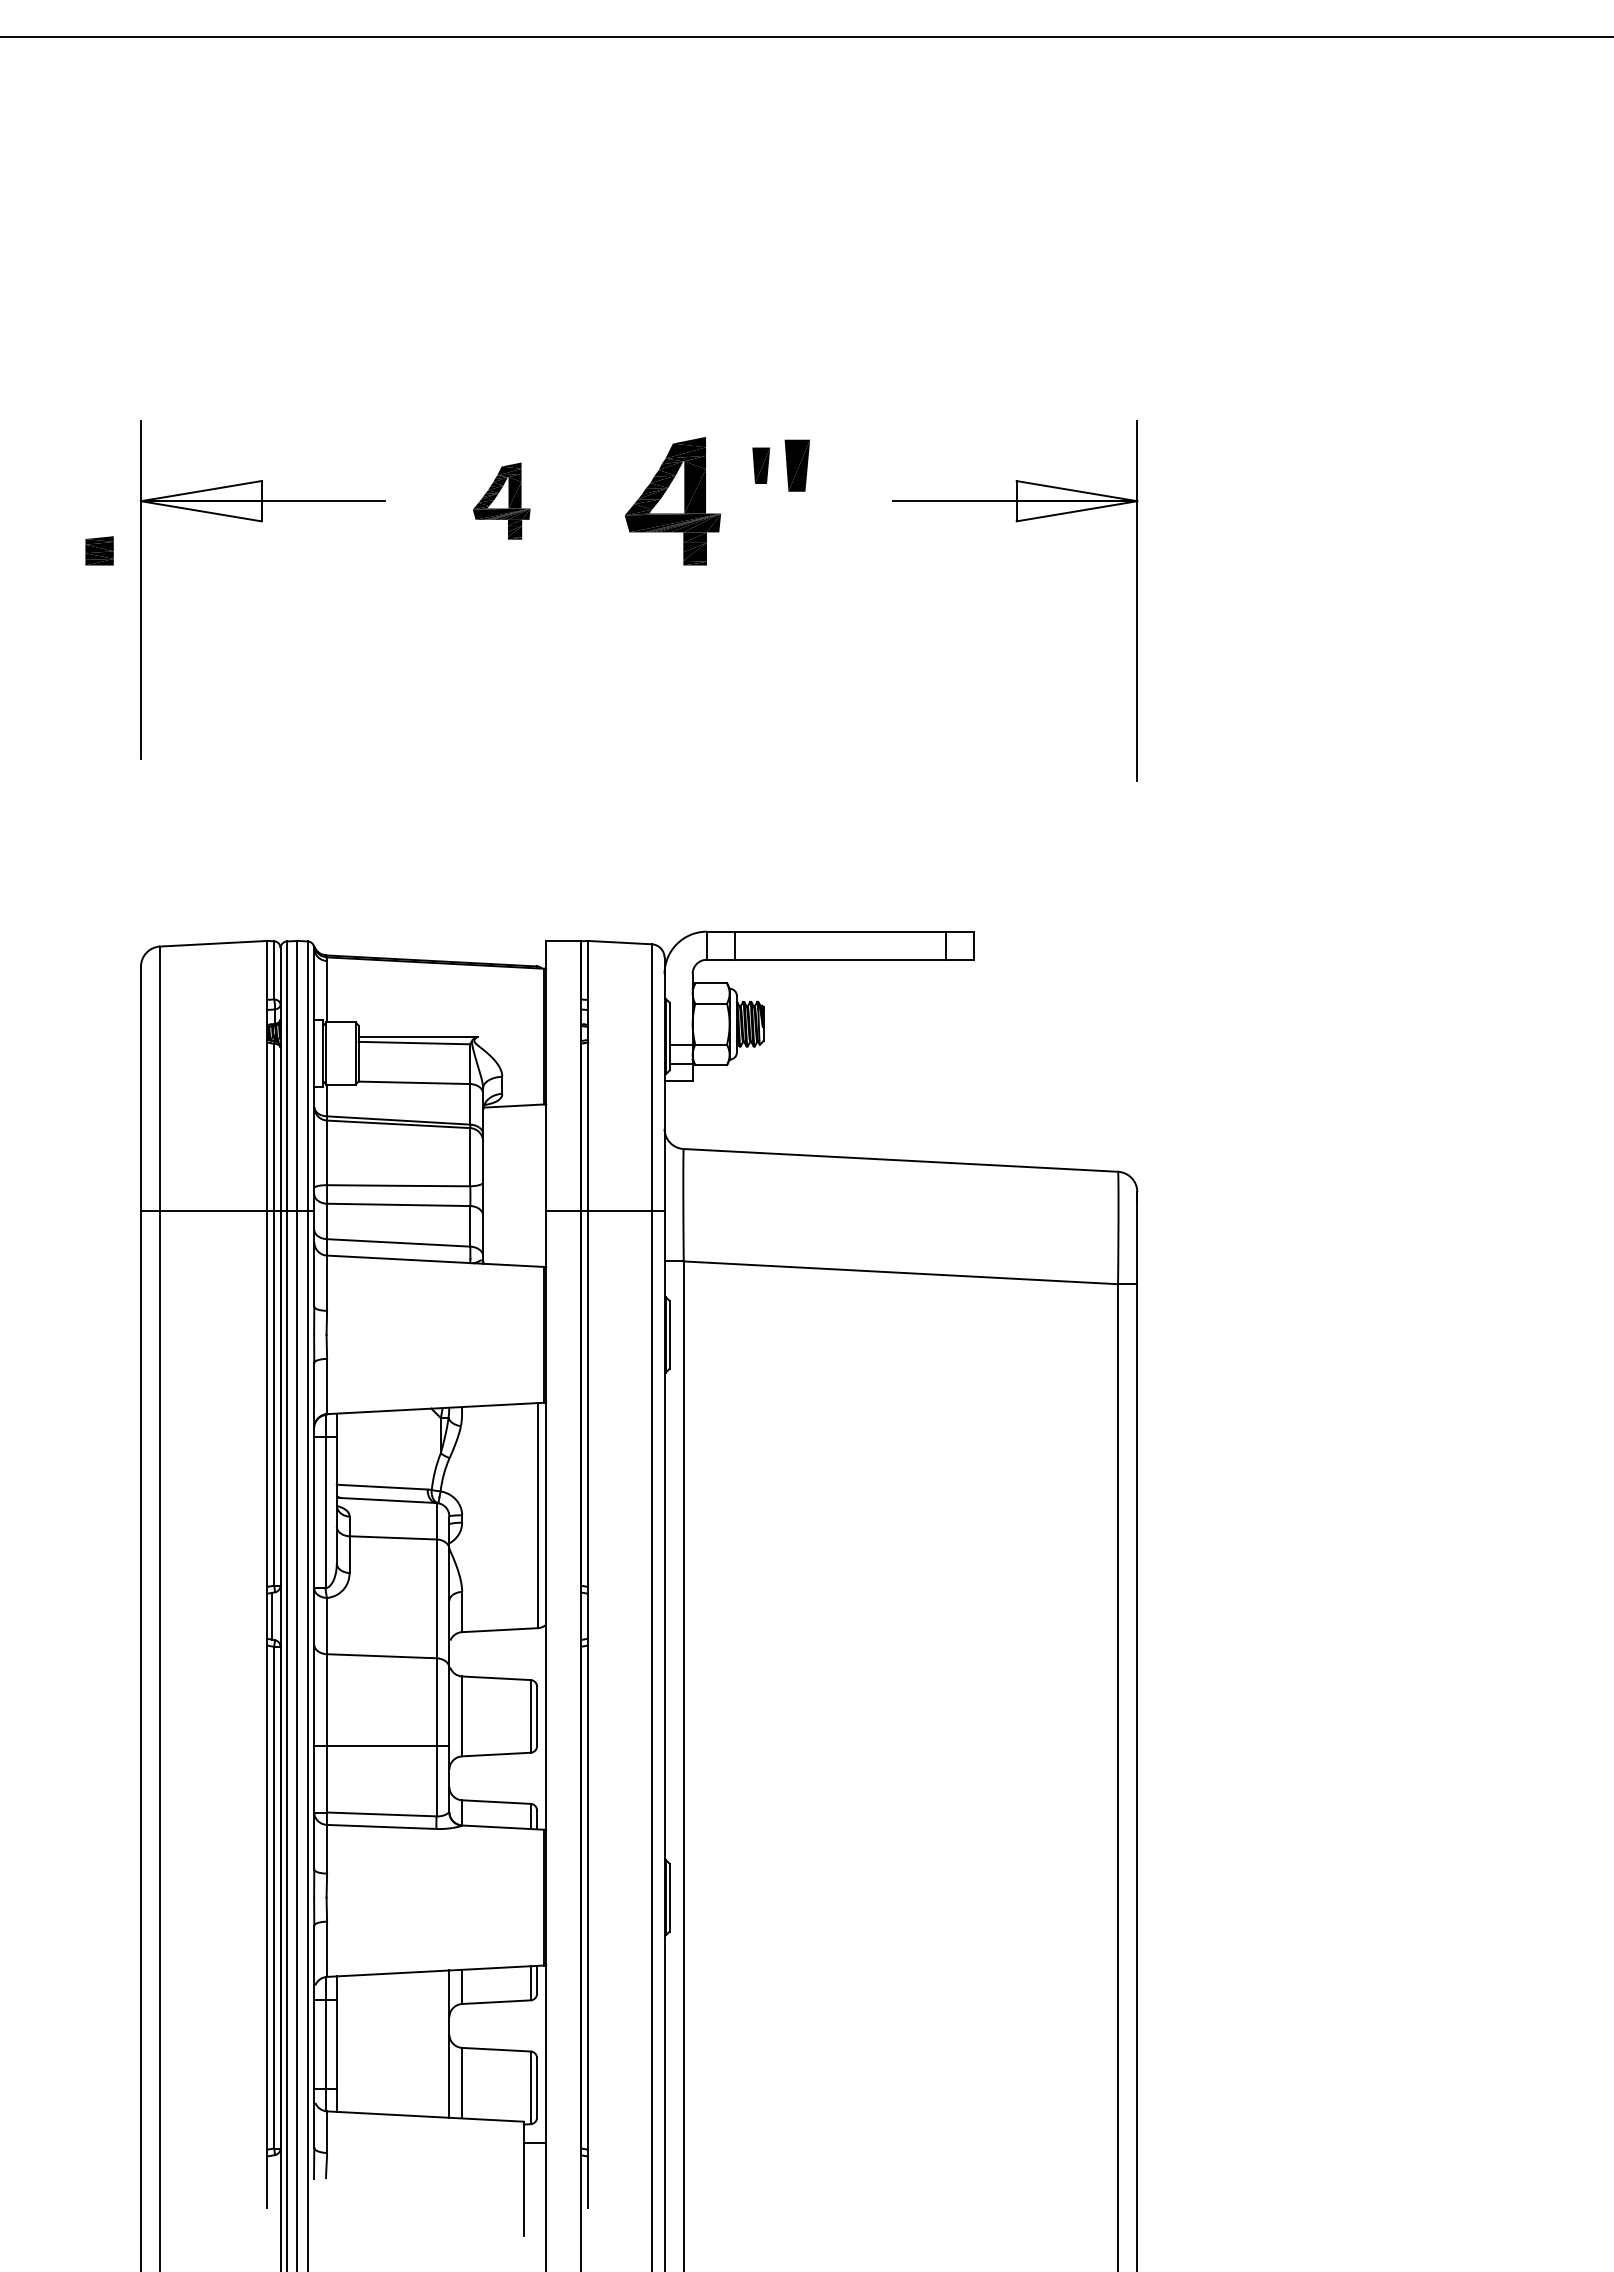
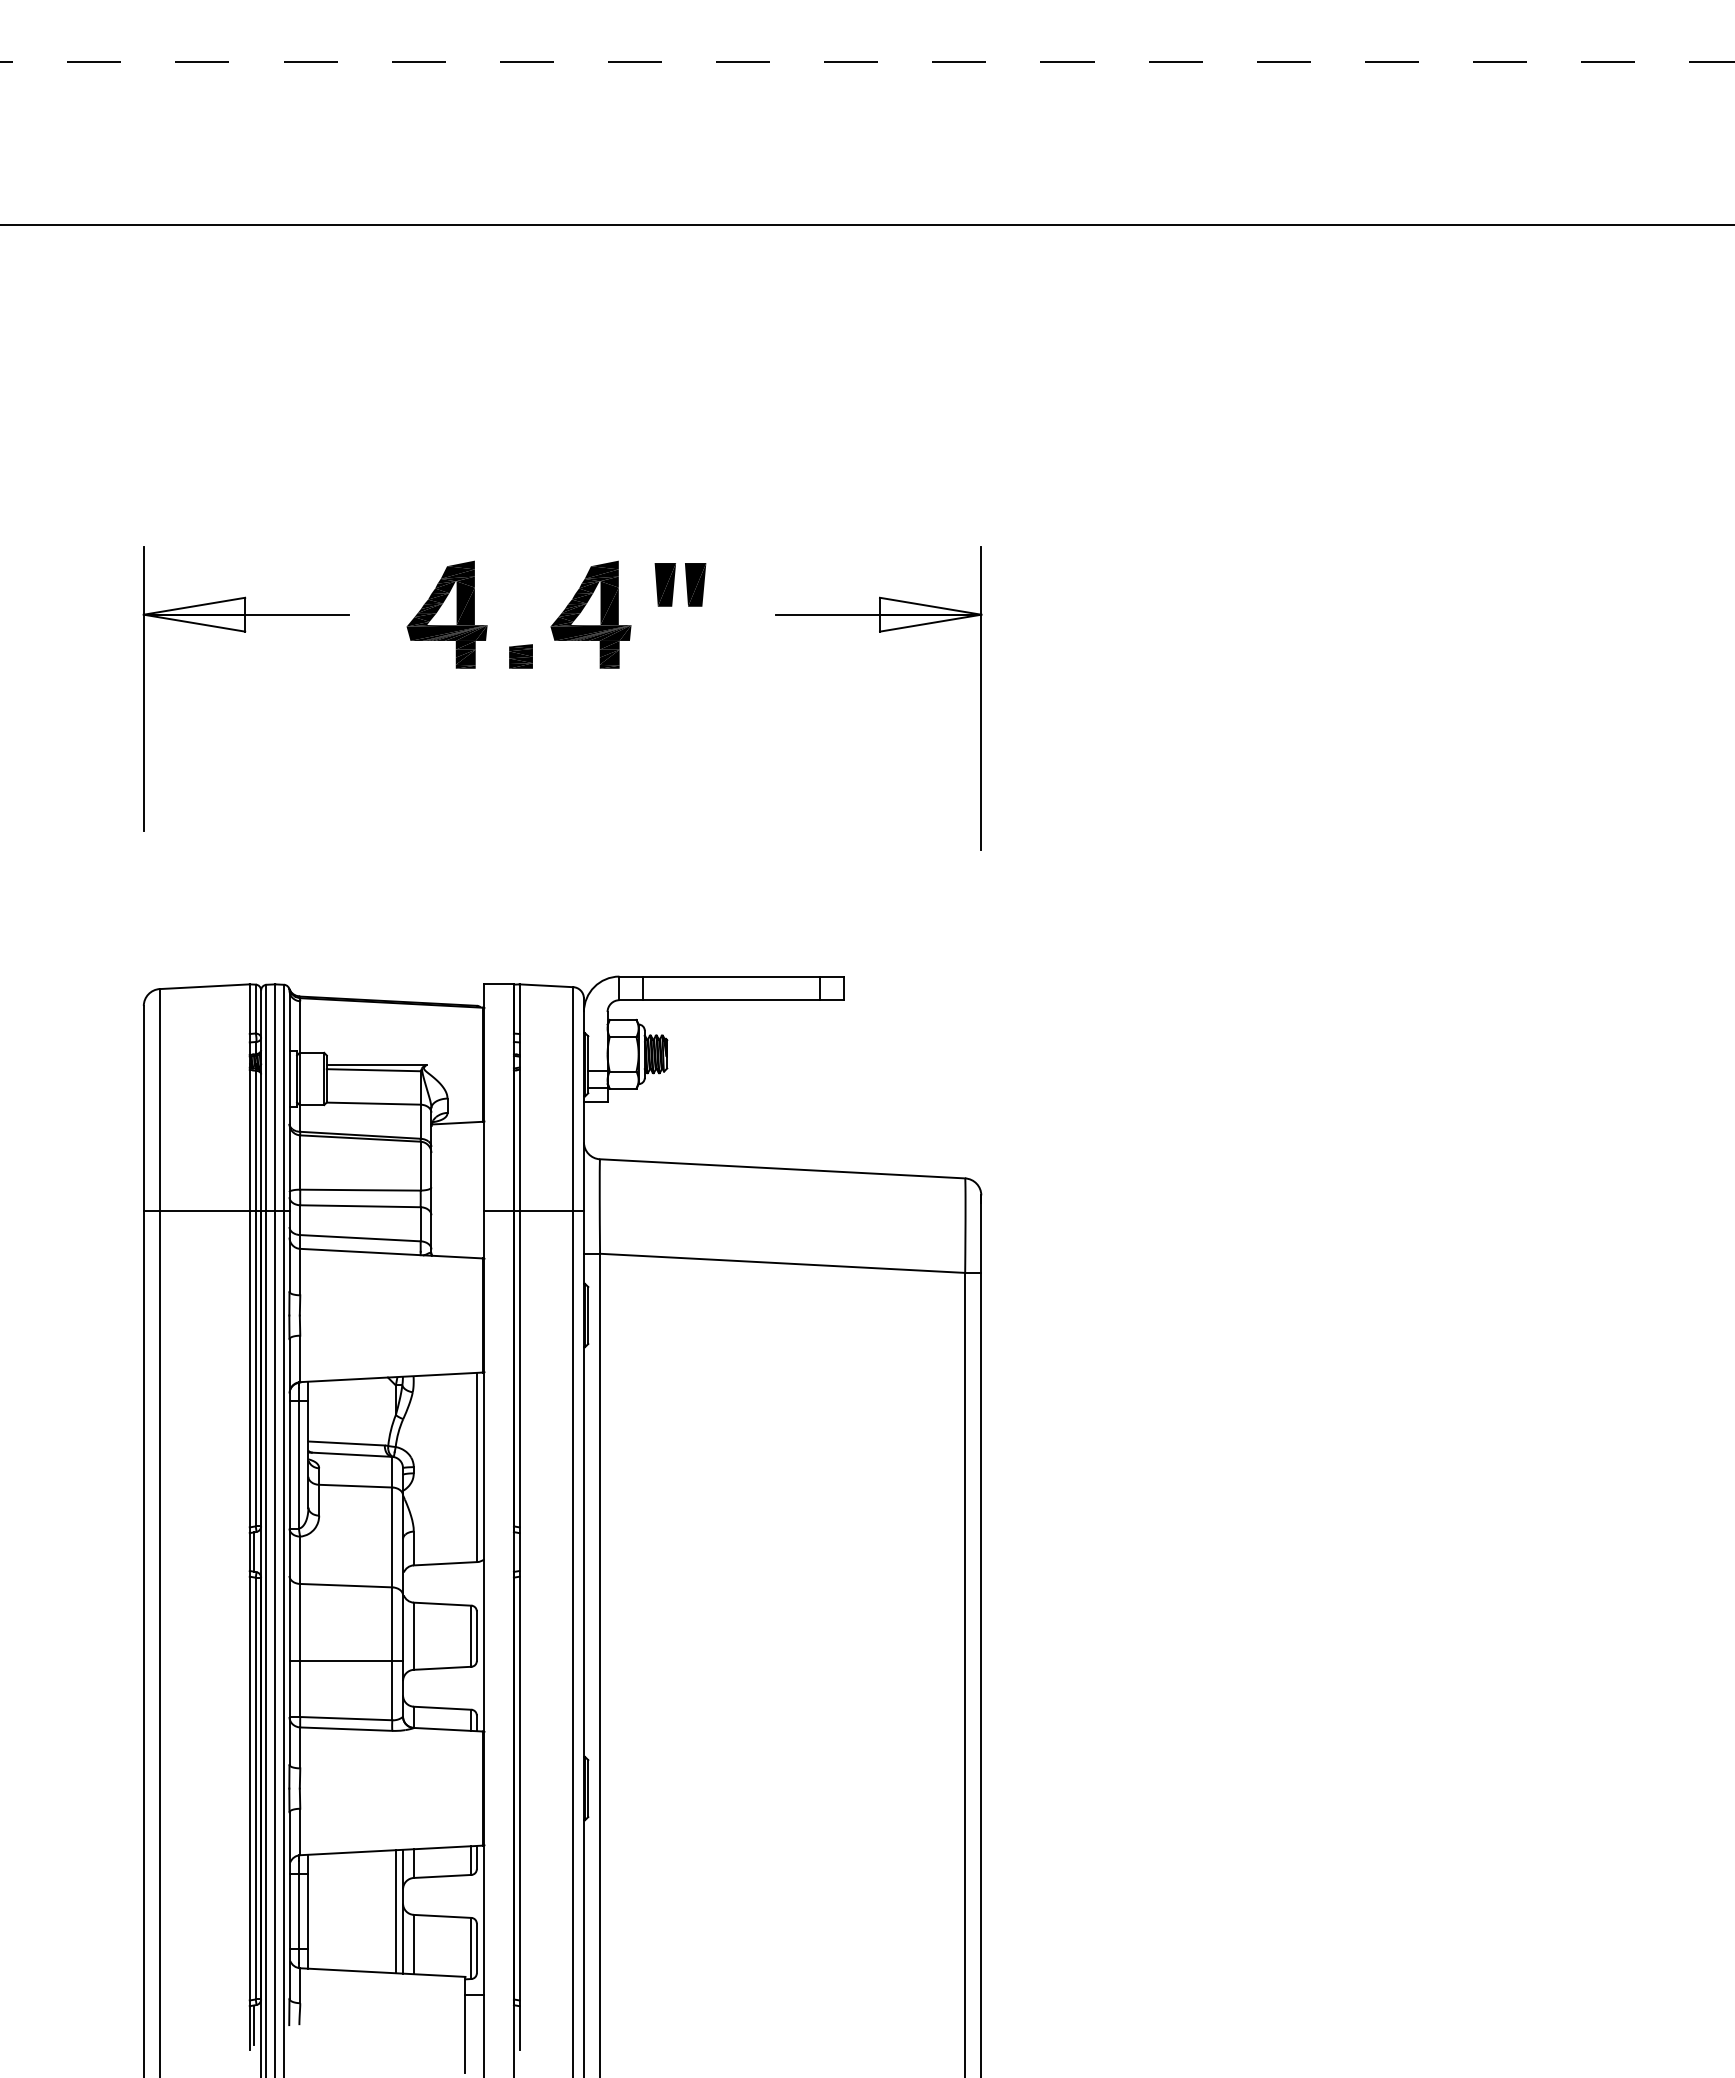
part: (760, 465) -> (664, 584), size x1.43
part: (501, 500) -> (446, 614), size x1.67
part: (98, 550) -> (520, 656), moved
line: (440, 2043) -> (395, 1911), added
line: (271, 2178) -> (253, 2024), added

